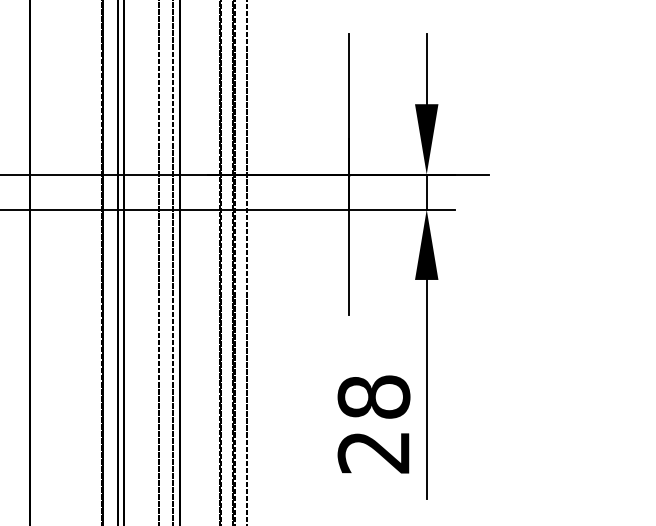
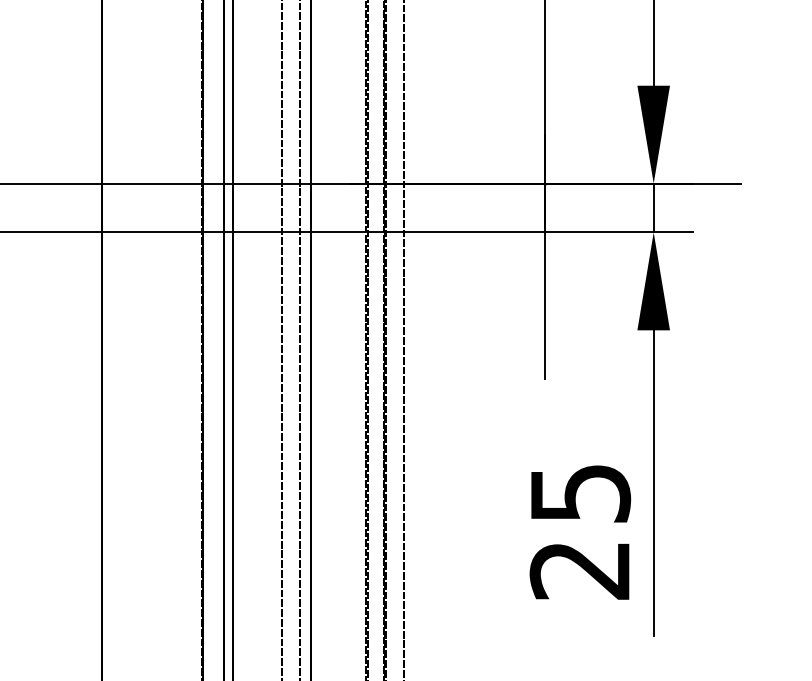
text: (373, 396) -> (579, 492), 28 -> 25

